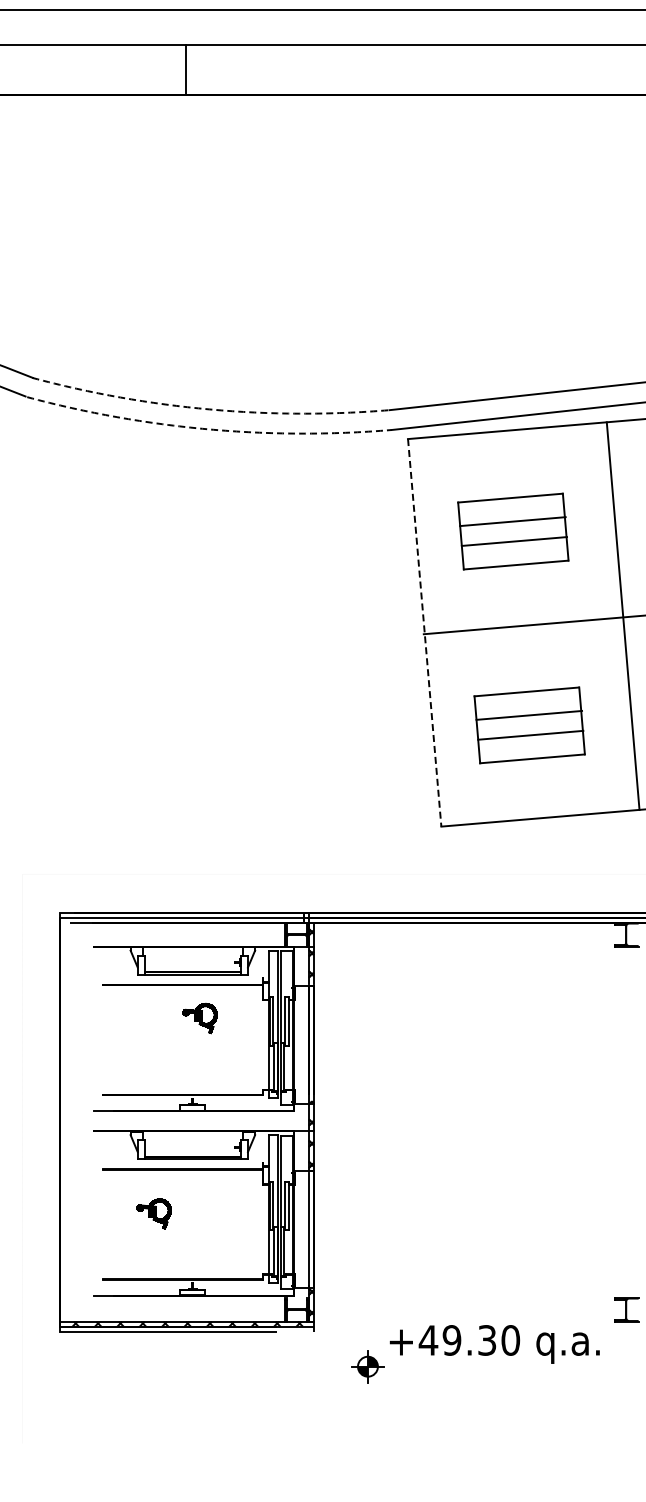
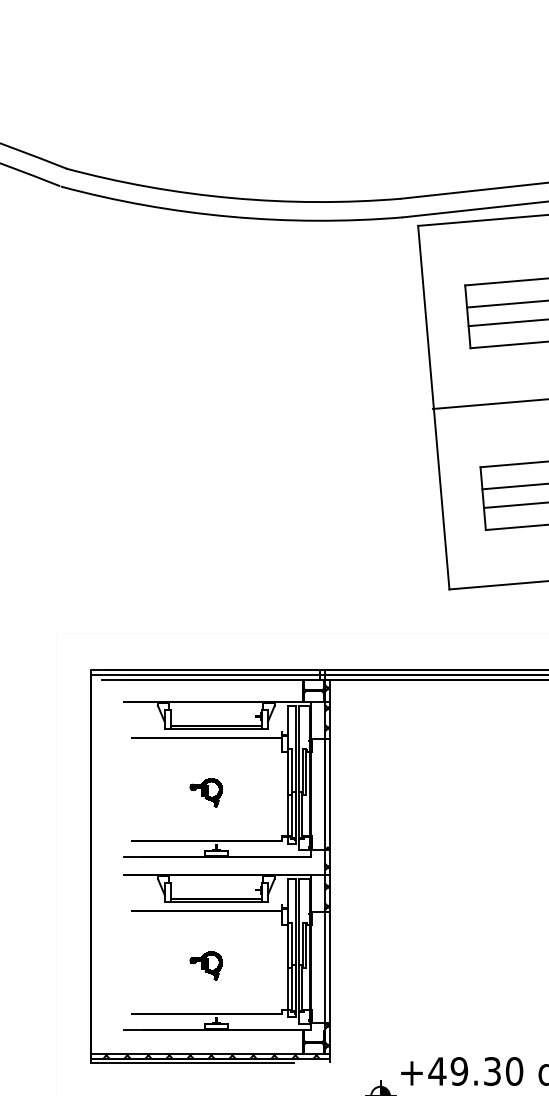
arc: (209, 409) -> (231, 198), dashed -> solid
arc: (208, 429) -> (230, 216), dashed -> solid
line: (424, 633) -> (433, 408), dashed -> solid
part: (199, 1018) -> (205, 792), moved
part: (153, 1213) -> (205, 965), moved

